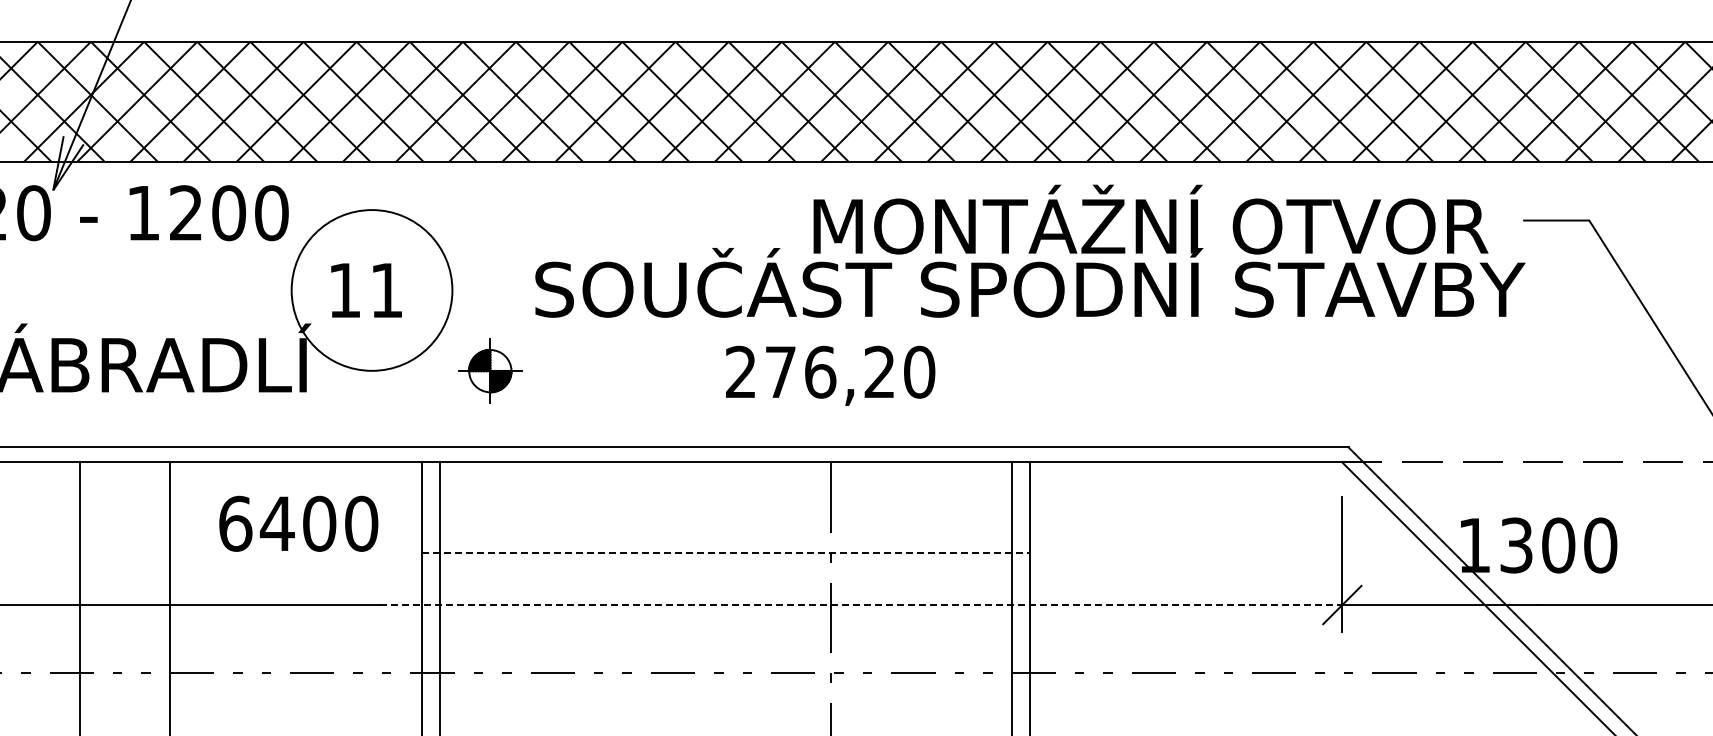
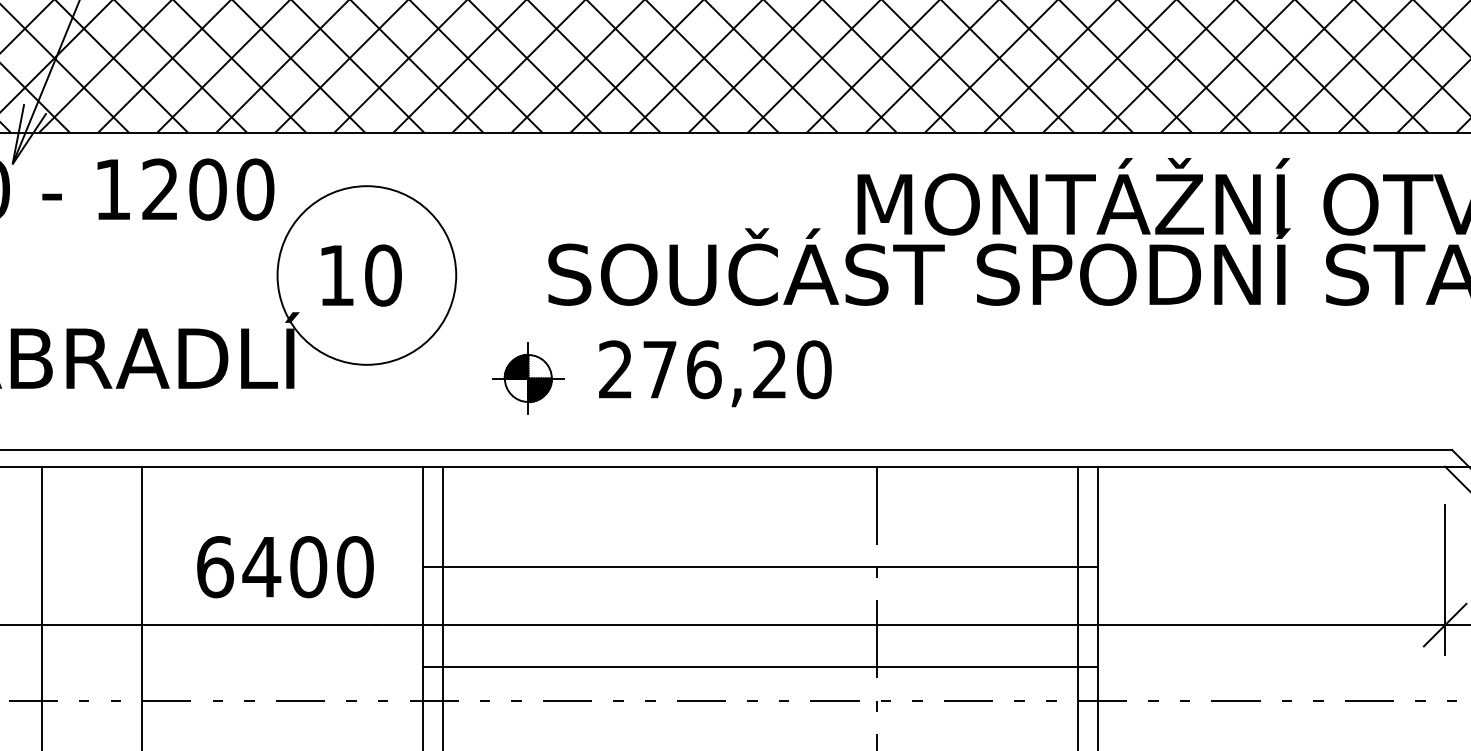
text: (386, 290) -> (382, 275), 11 -> 10
part: (490, 370) -> (528, 377), moved
text: (830, 375) -> (715, 373), moved
text: (298, 523) -> (285, 566), moved
line: (726, 552) -> (760, 566), dashed -> solid
line: (861, 605) -> (910, 625), dashed -> solid
line: (725, 642) -> (759, 666), added

